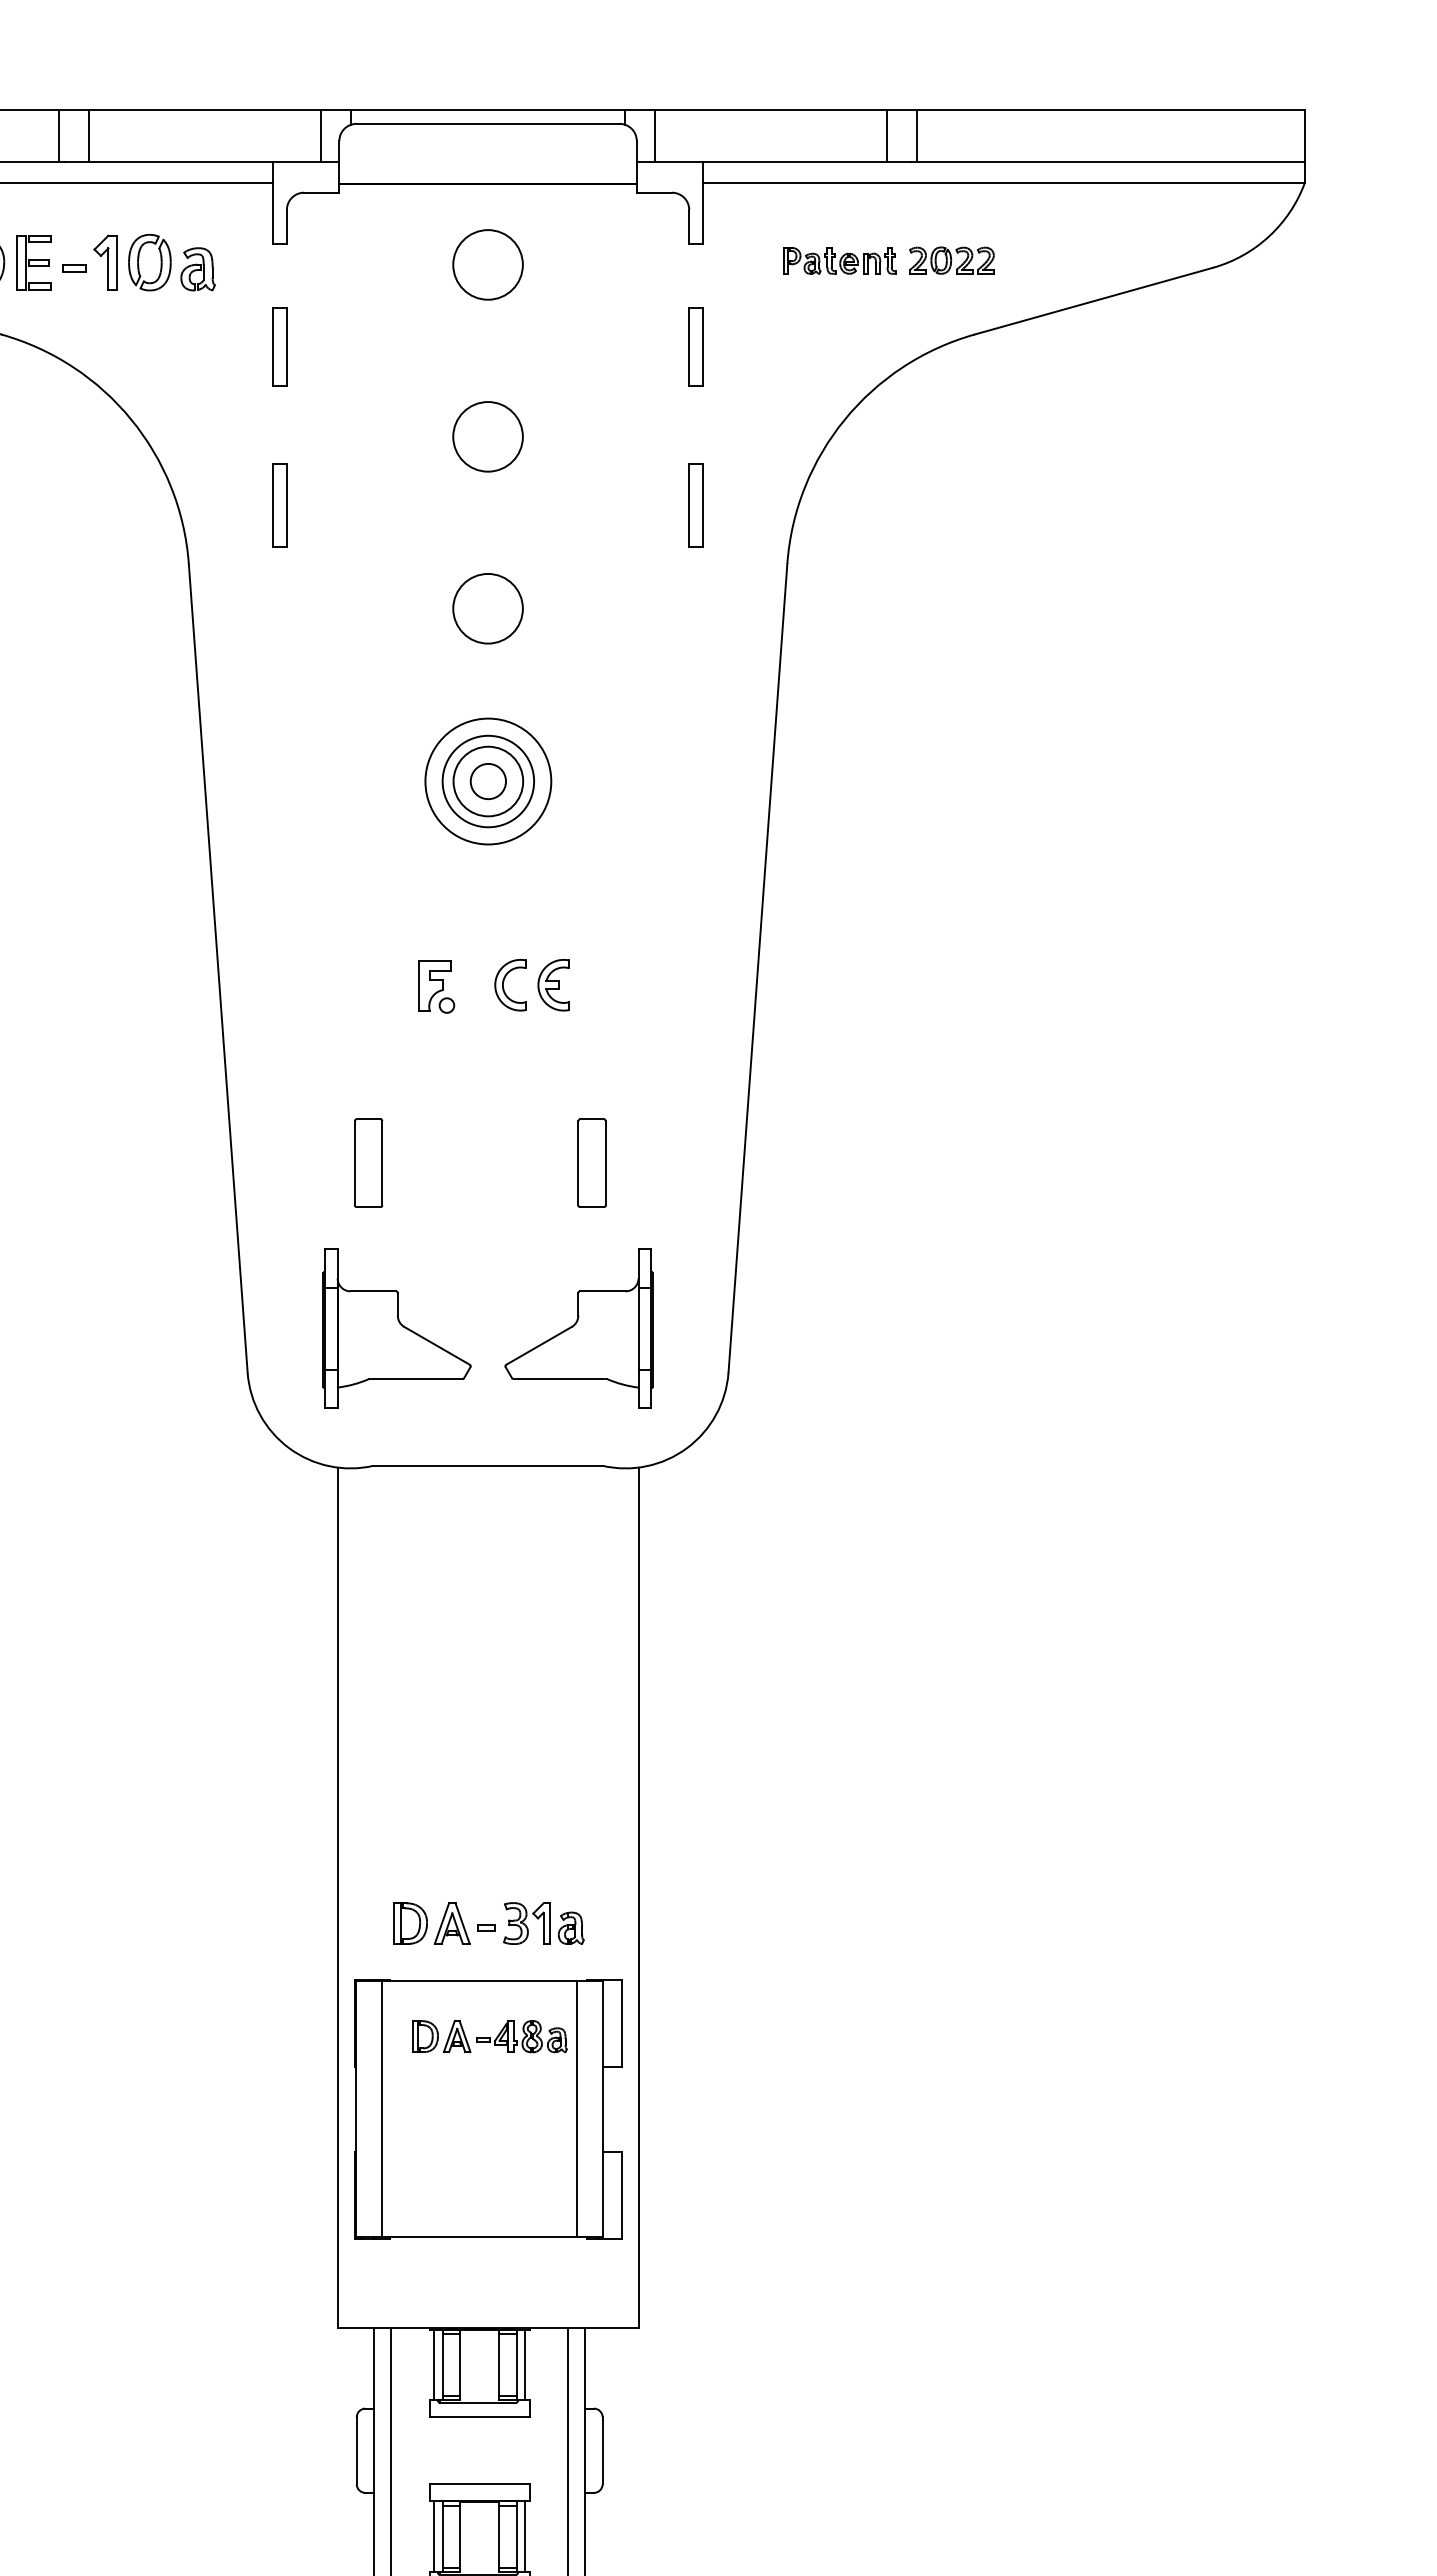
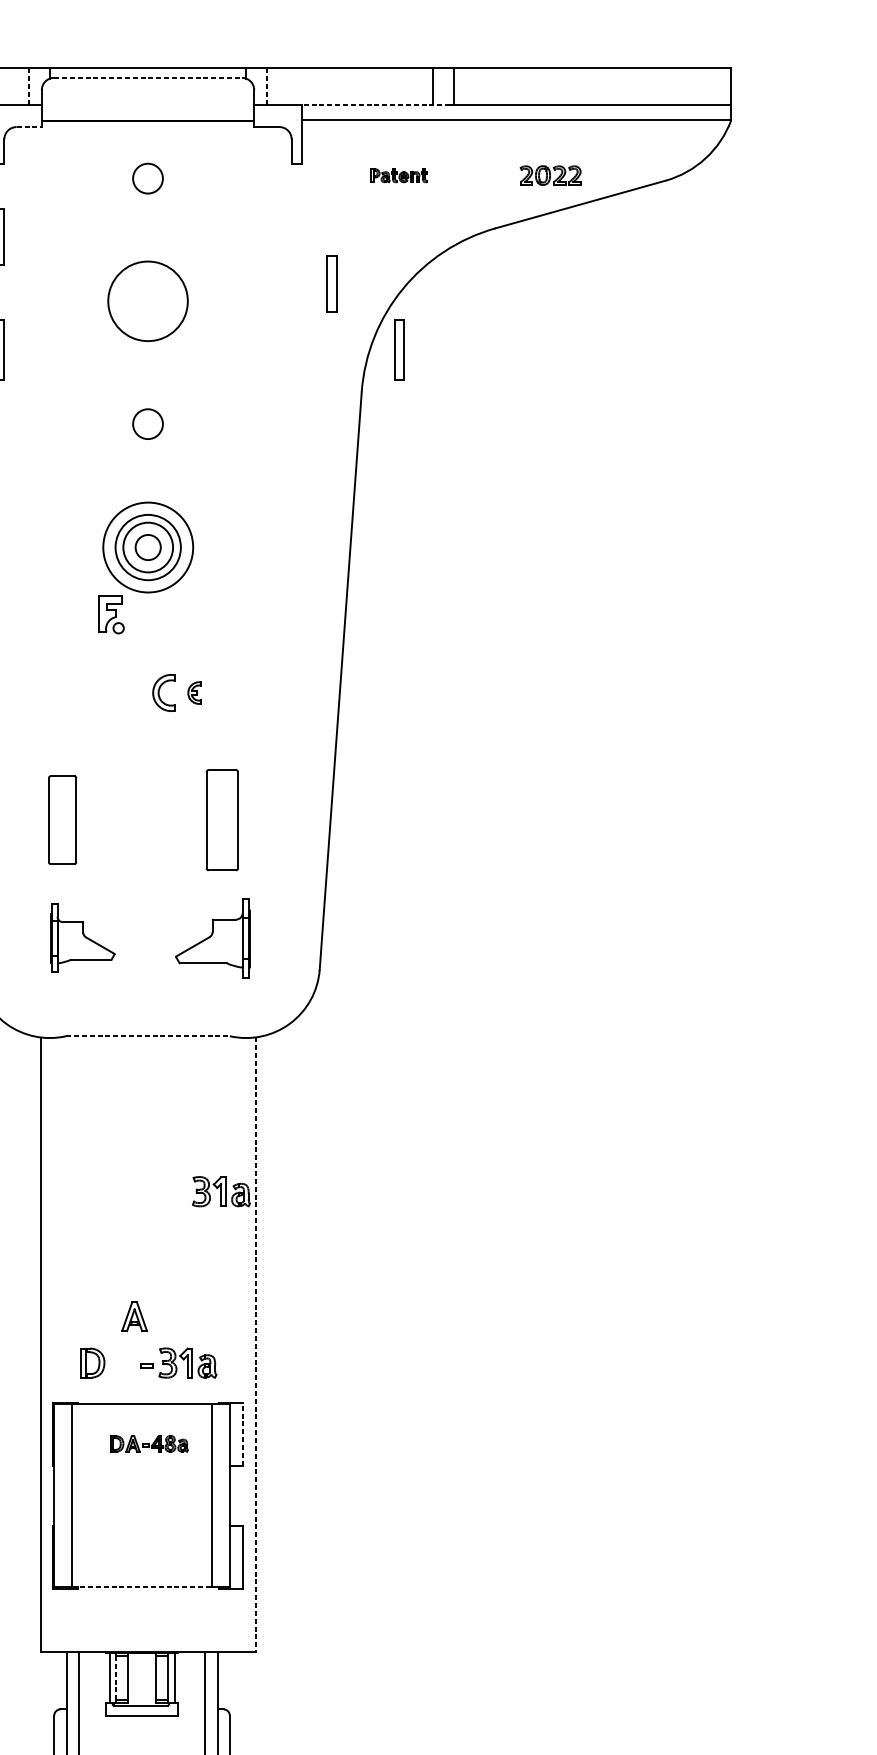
line: (488, 123) -> (148, 77), solid -> dashed
line: (321, 135) -> (29, 86), solid -> dashed
line: (654, 135) -> (266, 86), solid -> dashed
line: (806, 161) -> (375, 104), solid -> dashed
line: (321, 192) -> (29, 126), solid -> dashed
part: (839, 260) -> (398, 175), size x0.7
part: (951, 260) -> (550, 175), moved
circle: (487, 264) -> (147, 178), size x0.6
part: (695, 346) -> (331, 284), moved
circle: (487, 436) -> (147, 301), size x1.6
part: (695, 505) -> (398, 350), moved
circle: (487, 608) -> (147, 423), size x0.6
part: (553, 985) -> (194, 693), size x0.6
part: (436, 986) -> (111, 614), moved
part: (368, 1162) -> (62, 819), size x1.4
part: (591, 1162) -> (221, 819), size x1.6
part: (396, 1328) -> (82, 938), size x0.6
part: (578, 1328) -> (212, 938), size x0.7
line: (488, 1465) -> (148, 1035), solid -> dashed
part: (590, 1683) -> (221, 1191), added
line: (638, 1898) -> (255, 1345), solid -> dashed
part: (451, 1923) -> (134, 1316), moved
line: (621, 2023) -> (243, 1434), solid -> dashed
part: (489, 2036) -> (149, 1443), size x0.7
line: (479, 2237) -> (141, 1587), solid -> dashed
line: (442, 2364) -> (115, 1677), solid -> dashed

